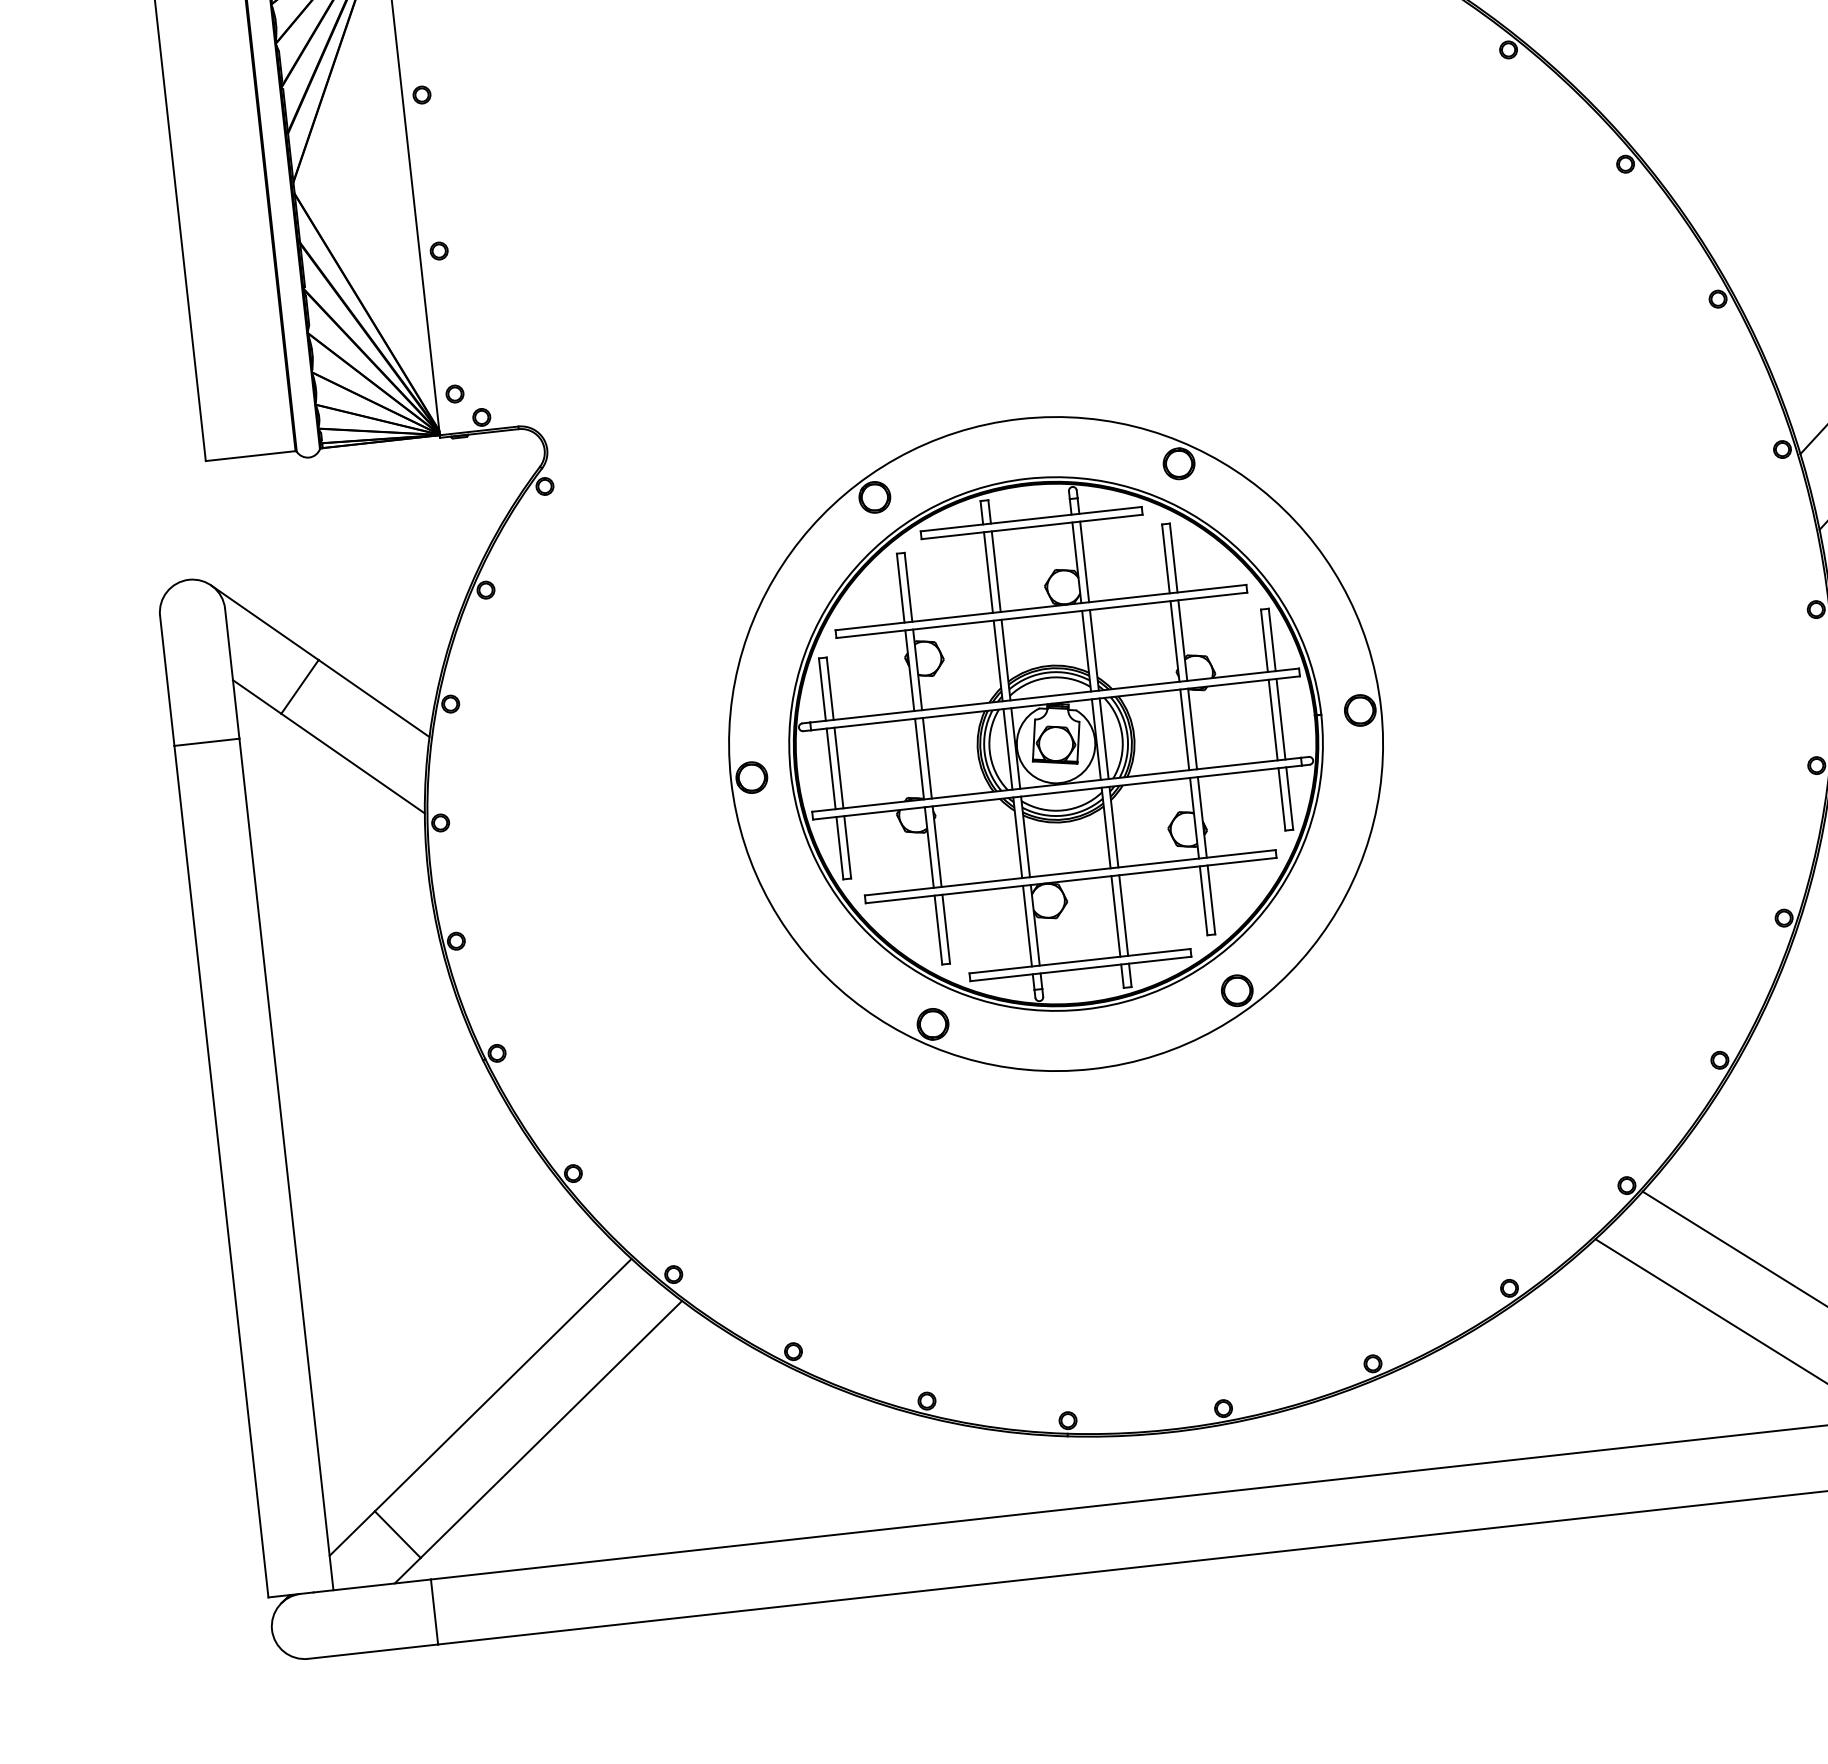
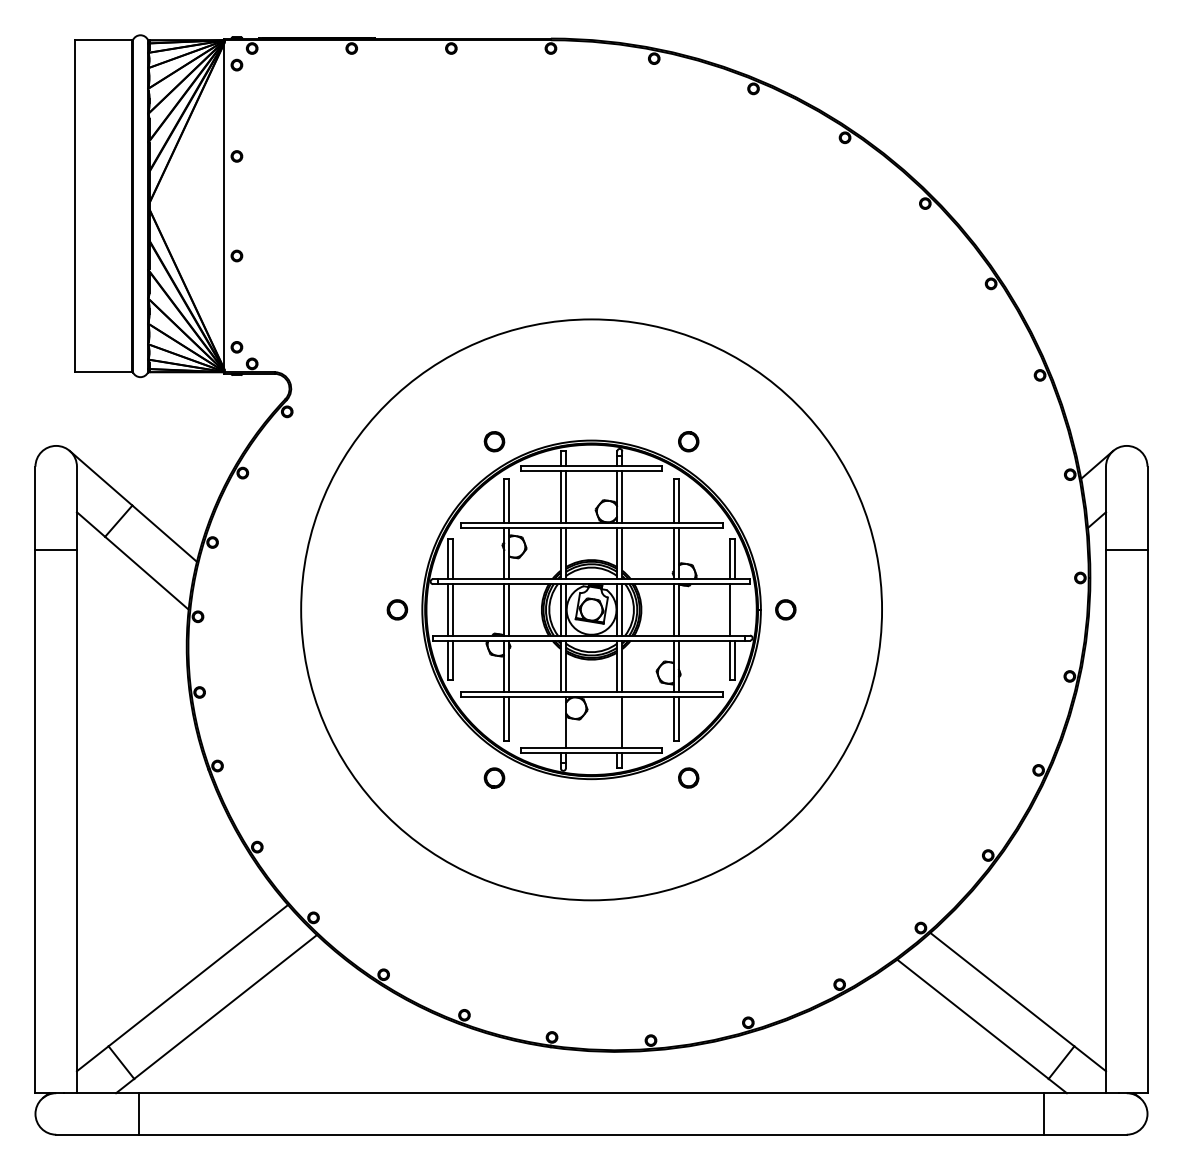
line: (1281, 718) -> (735, 609), removed
circle: (1055, 743) -> (591, 609), size x1.4
line: (1116, 916) -> (617, 722), removed
line: (1026, 925) -> (560, 722), removed

